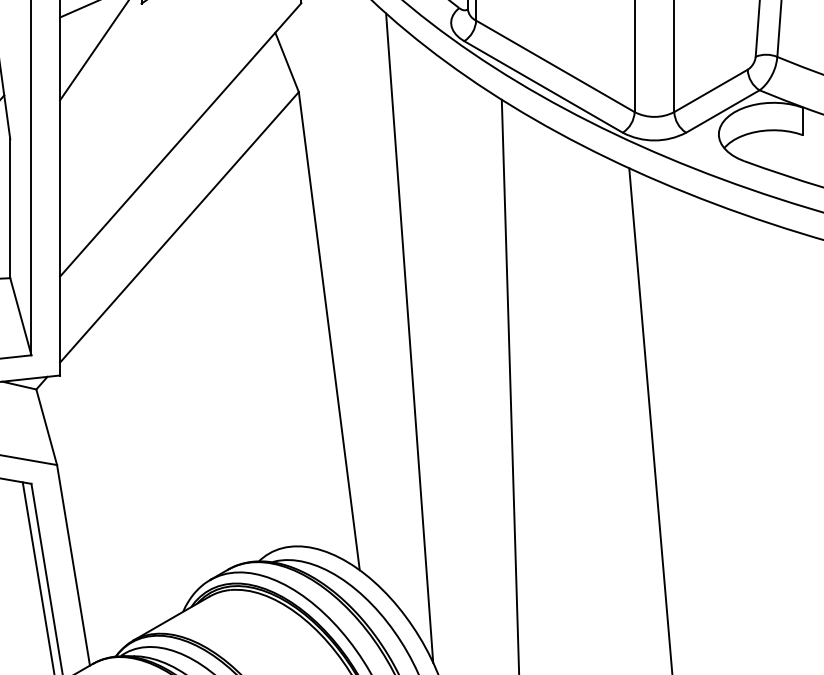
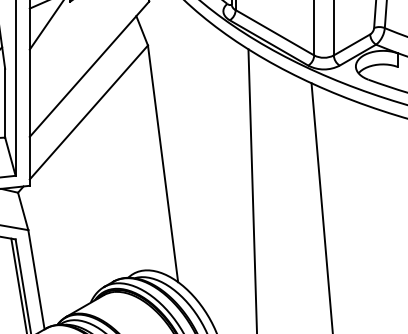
line: (408, 336) -> (202, 166), removed

